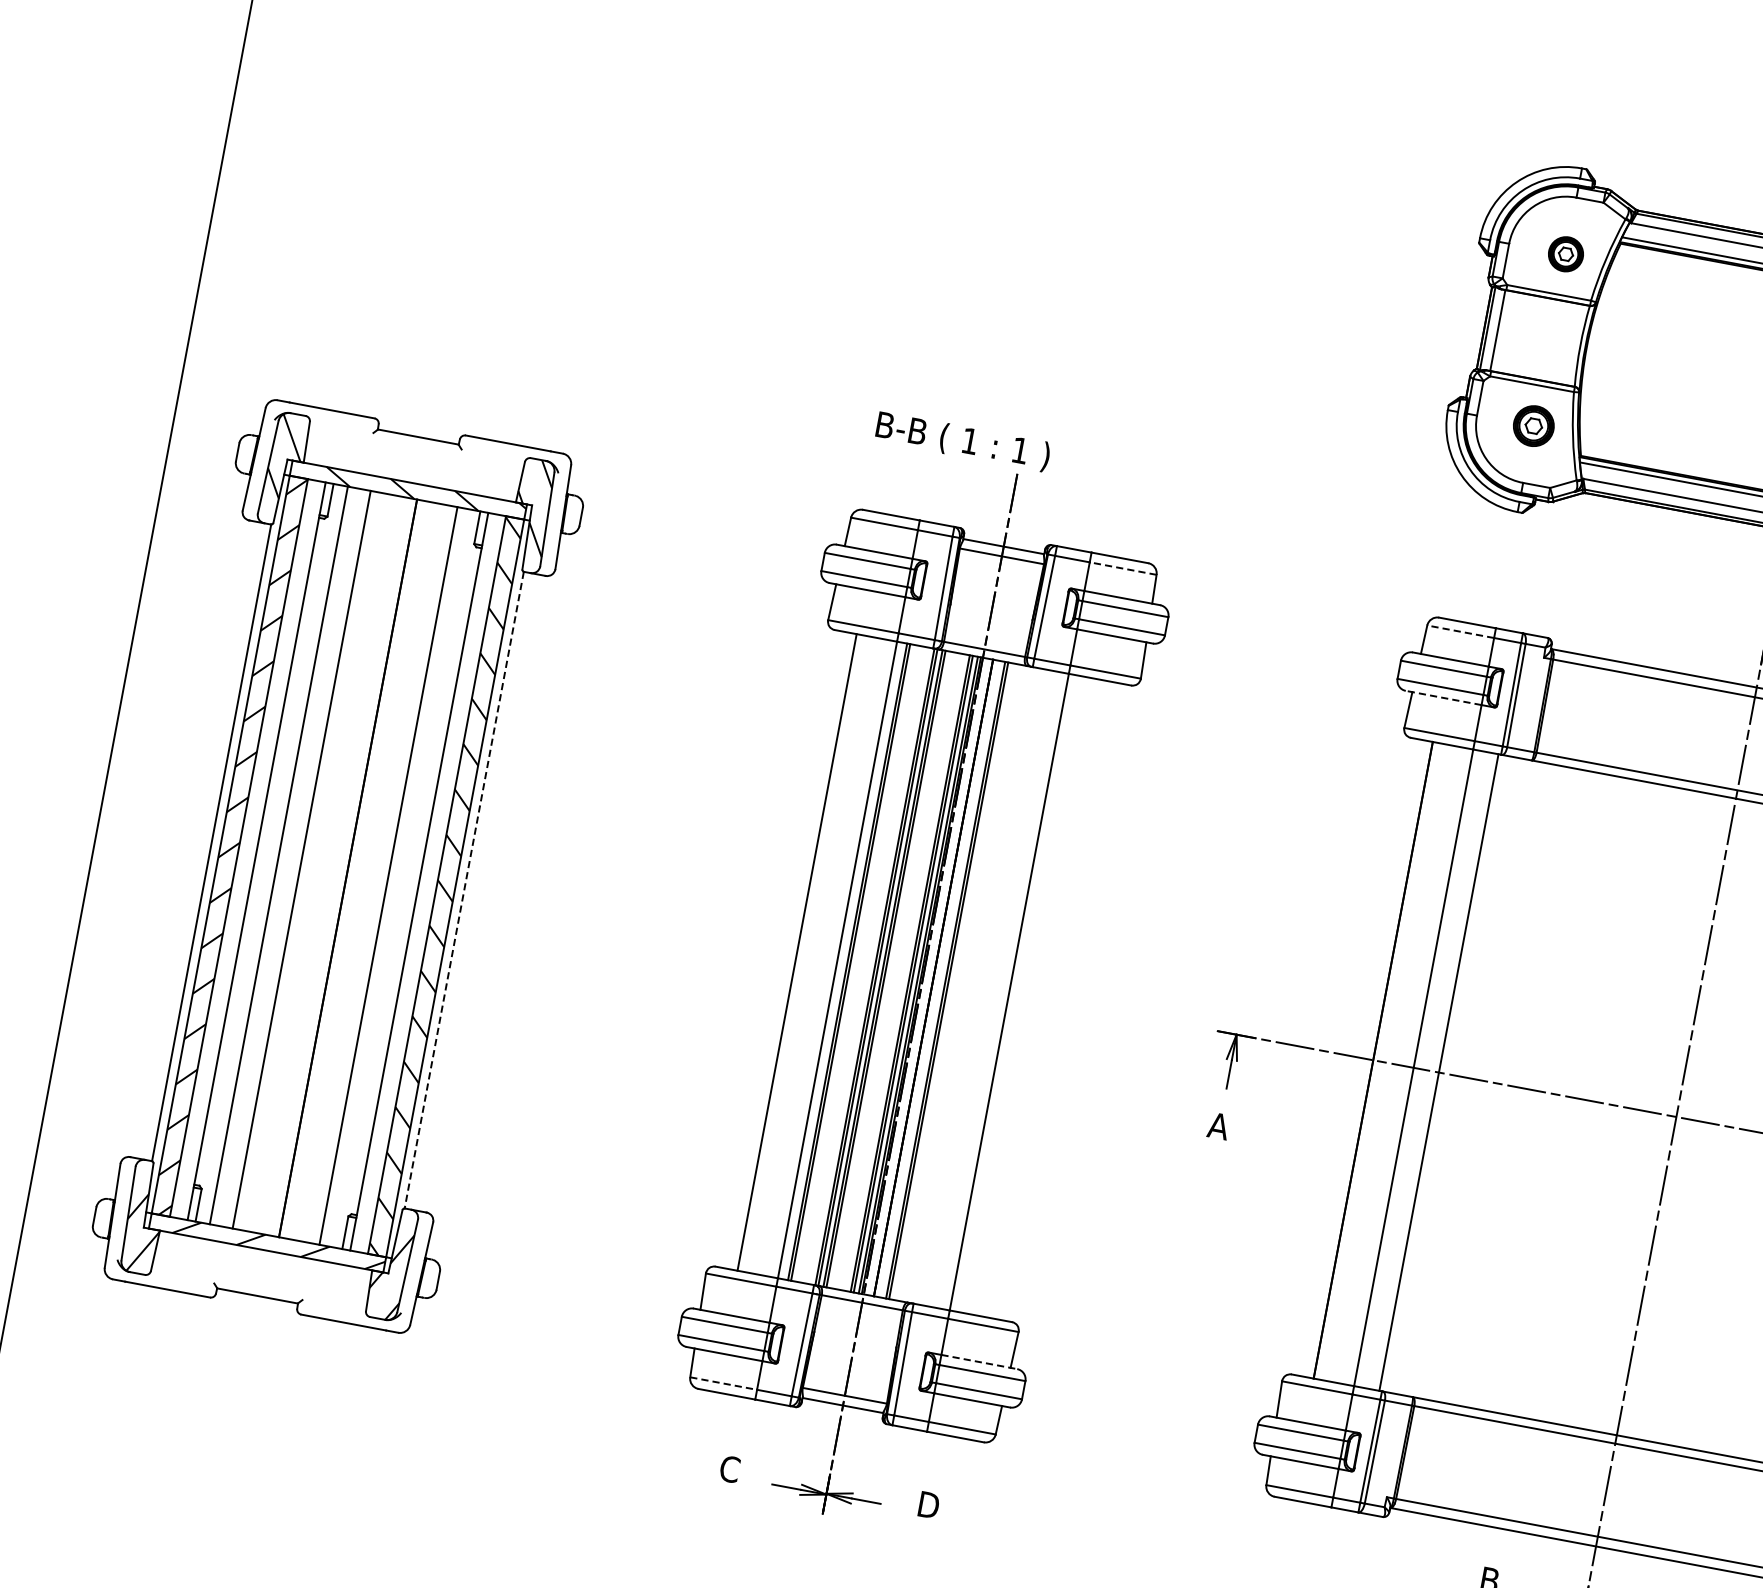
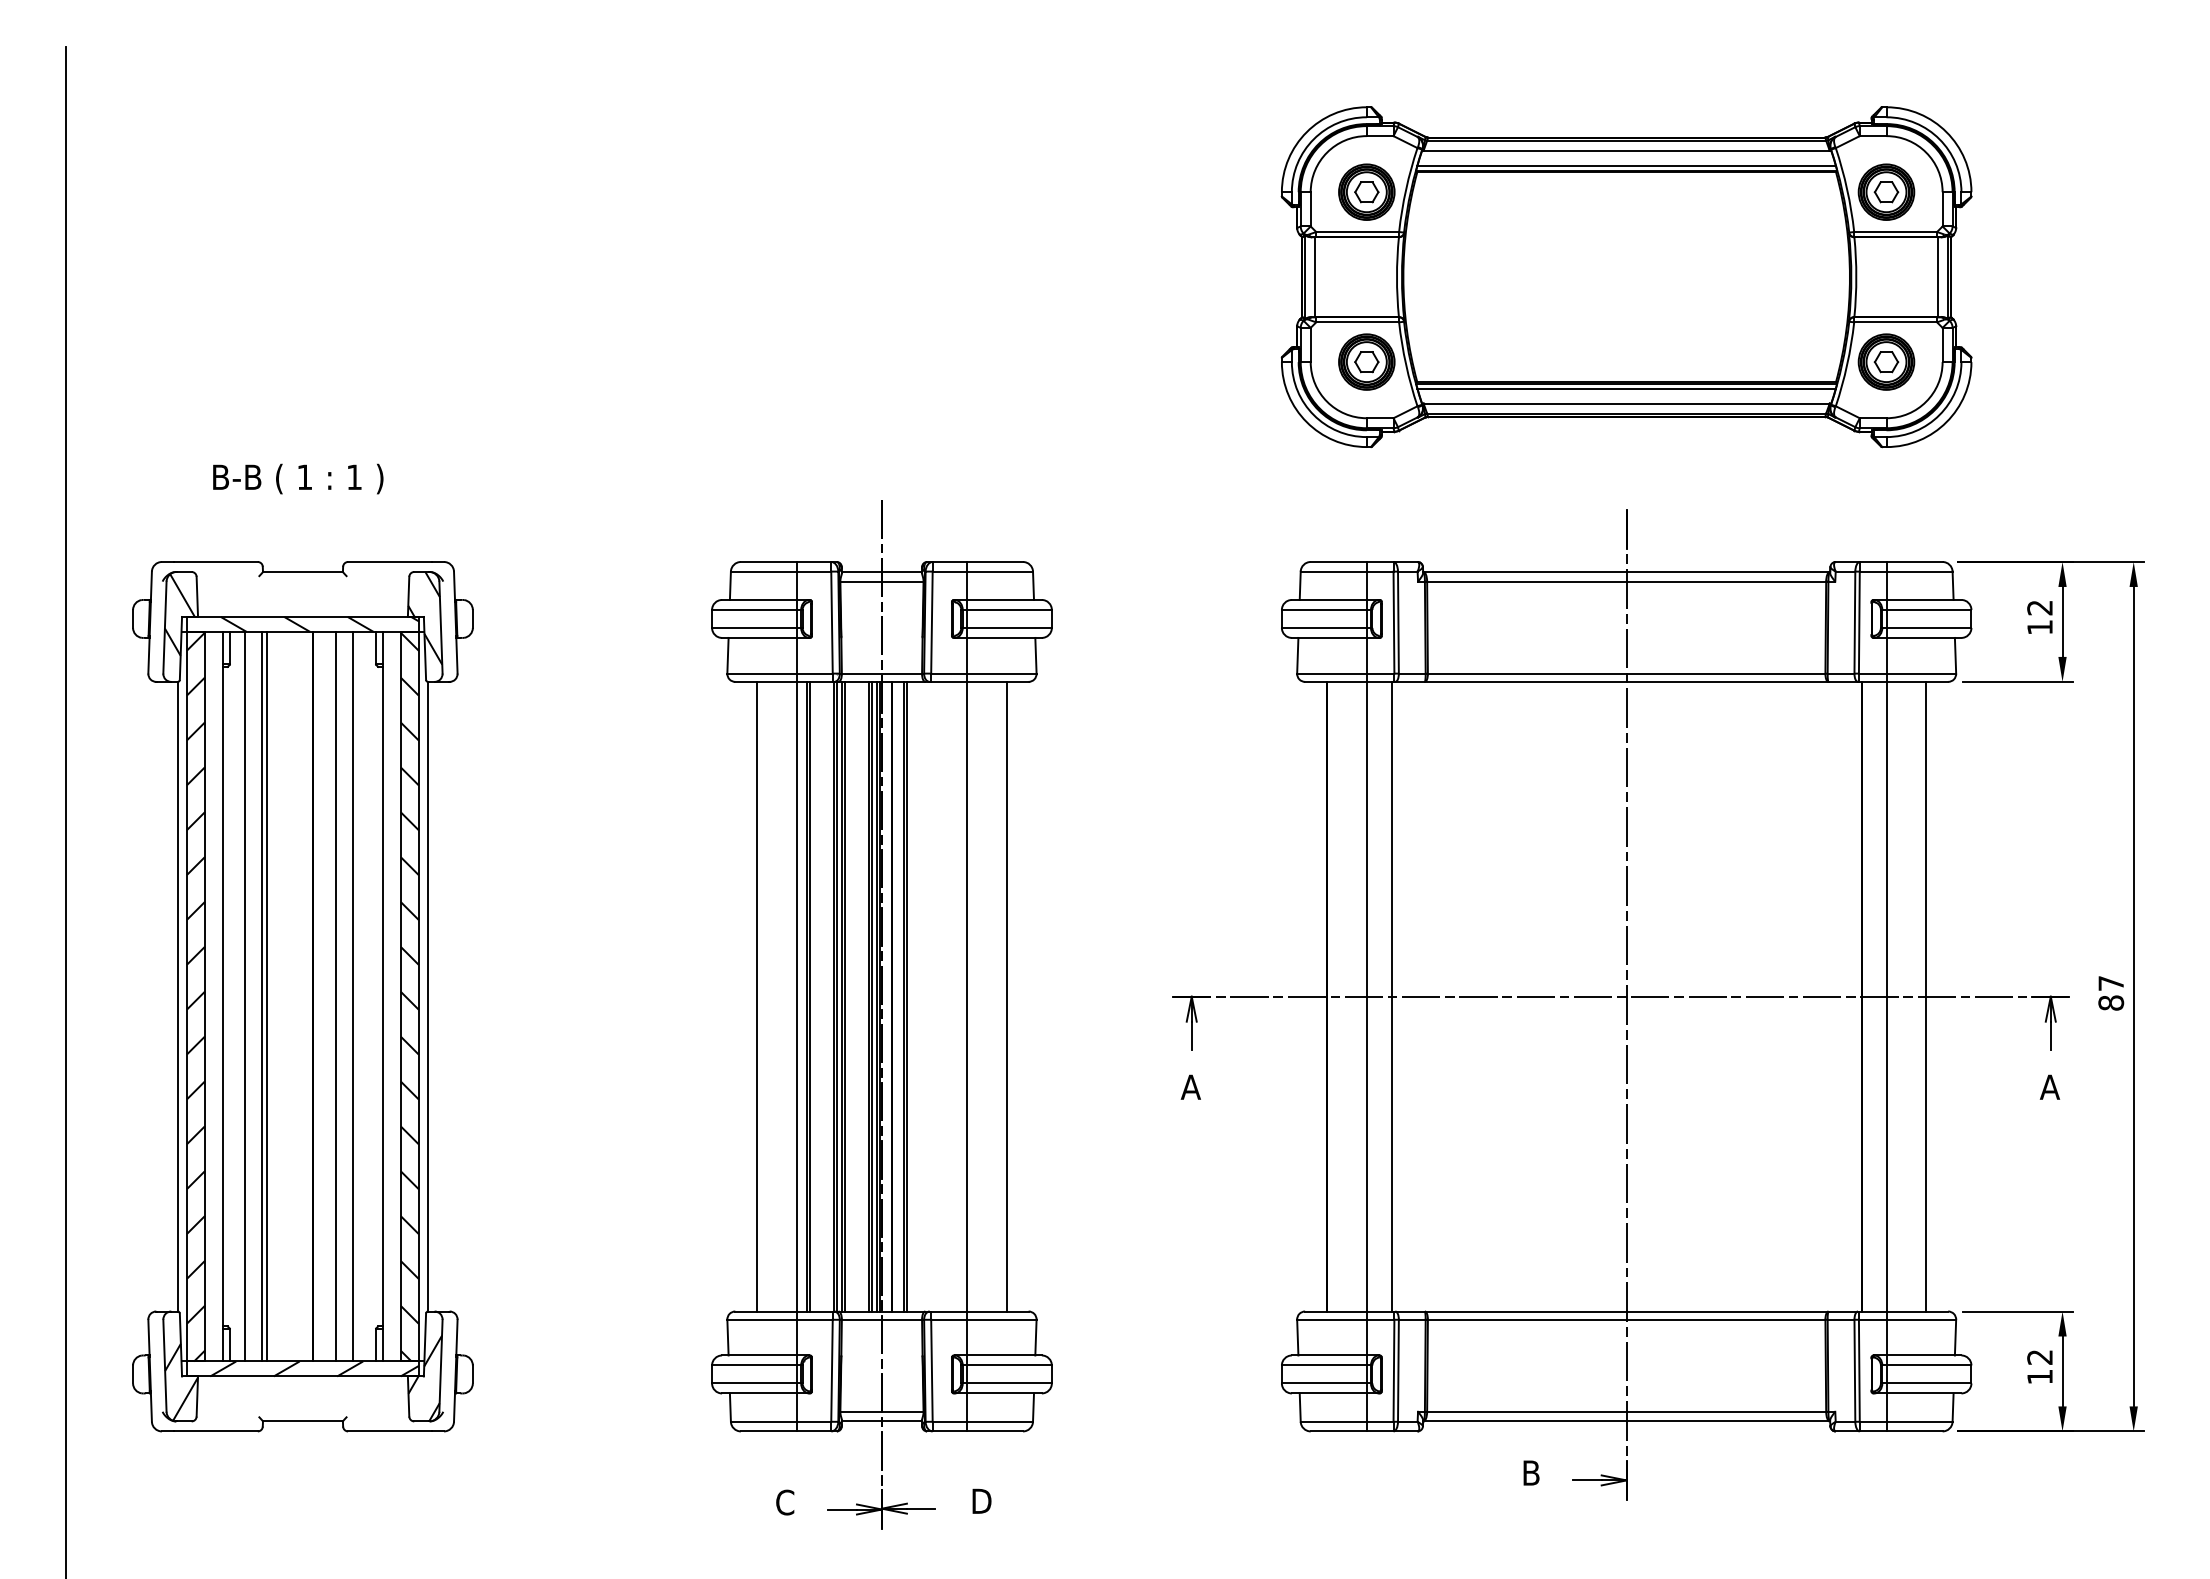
part: (1565, 253) -> (1366, 191), size x1.67
part: (1533, 425) -> (1366, 361), size x1.43
text: (963, 441) -> (298, 478), moved
line: (1122, 568) -> (999, 571), dashed -> solid
line: (1460, 631) -> (1333, 571), dashed -> solid
line: (1442, 697) -> (1328, 637), dashed -> solid
line: (296, 858) -> (261, 996), added
line: (370, 872) -> (335, 996), added
line: (463, 889) -> (427, 996), dashed -> solid
line: (1049, 999) -> (1006, 996), added
line: (979, 1362) -> (1004, 1355), dashed -> solid
line: (724, 1383) -> (764, 1421), dashed -> solid

